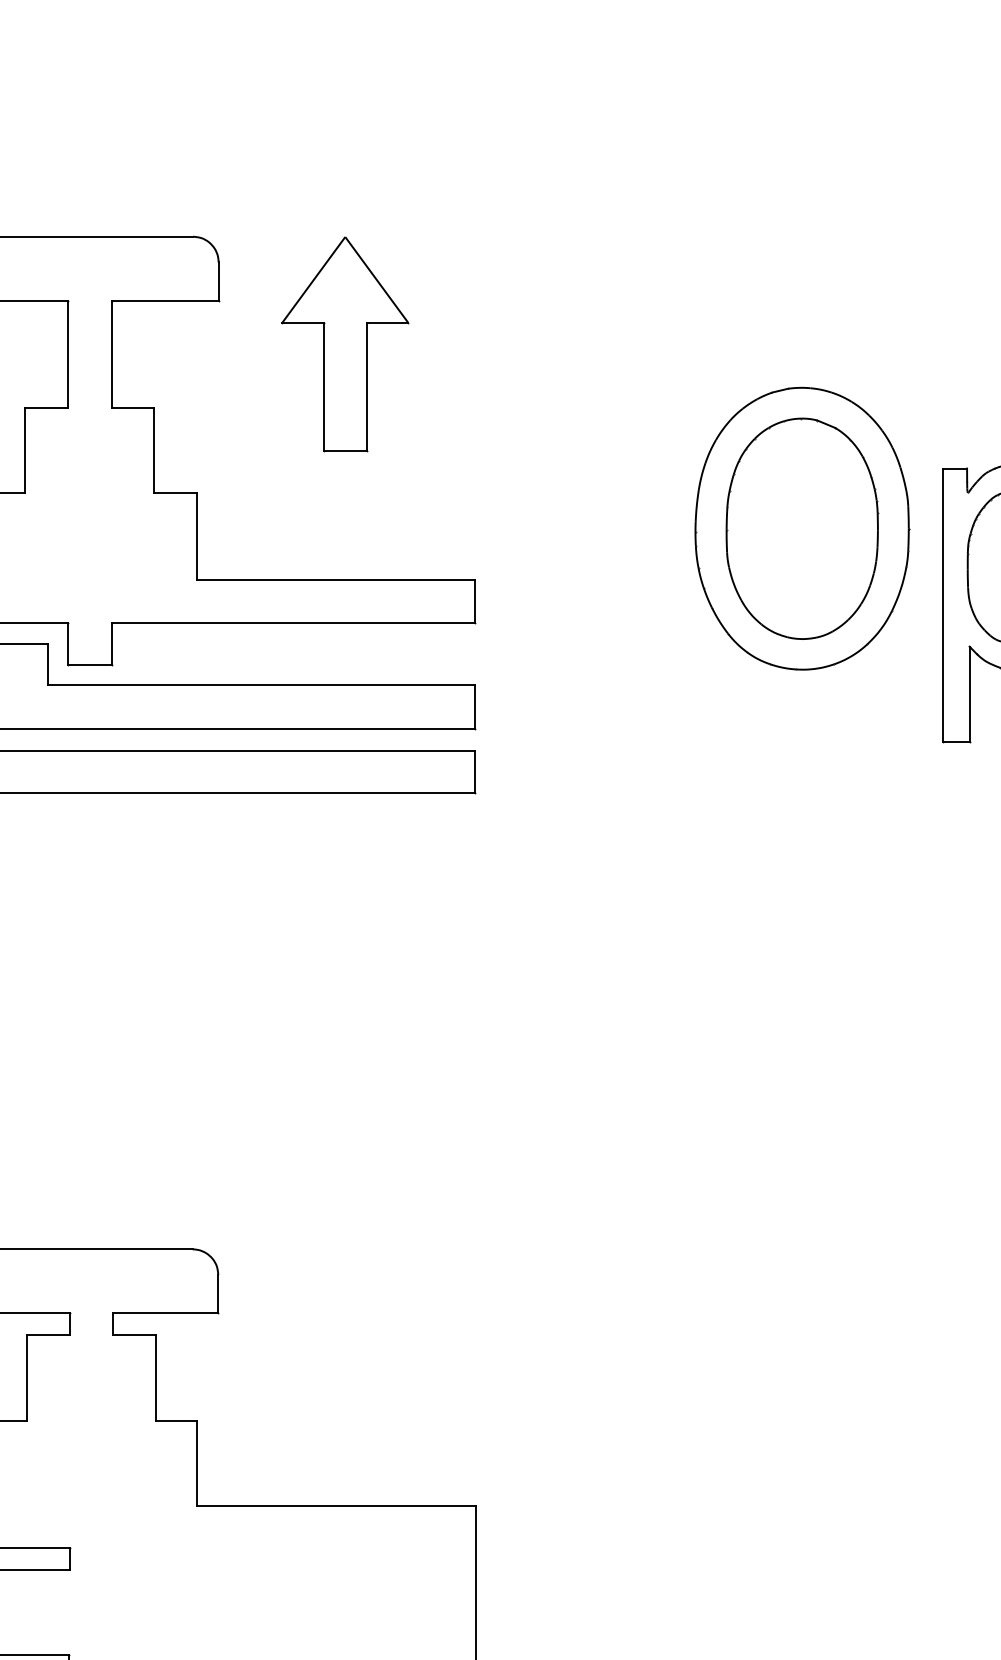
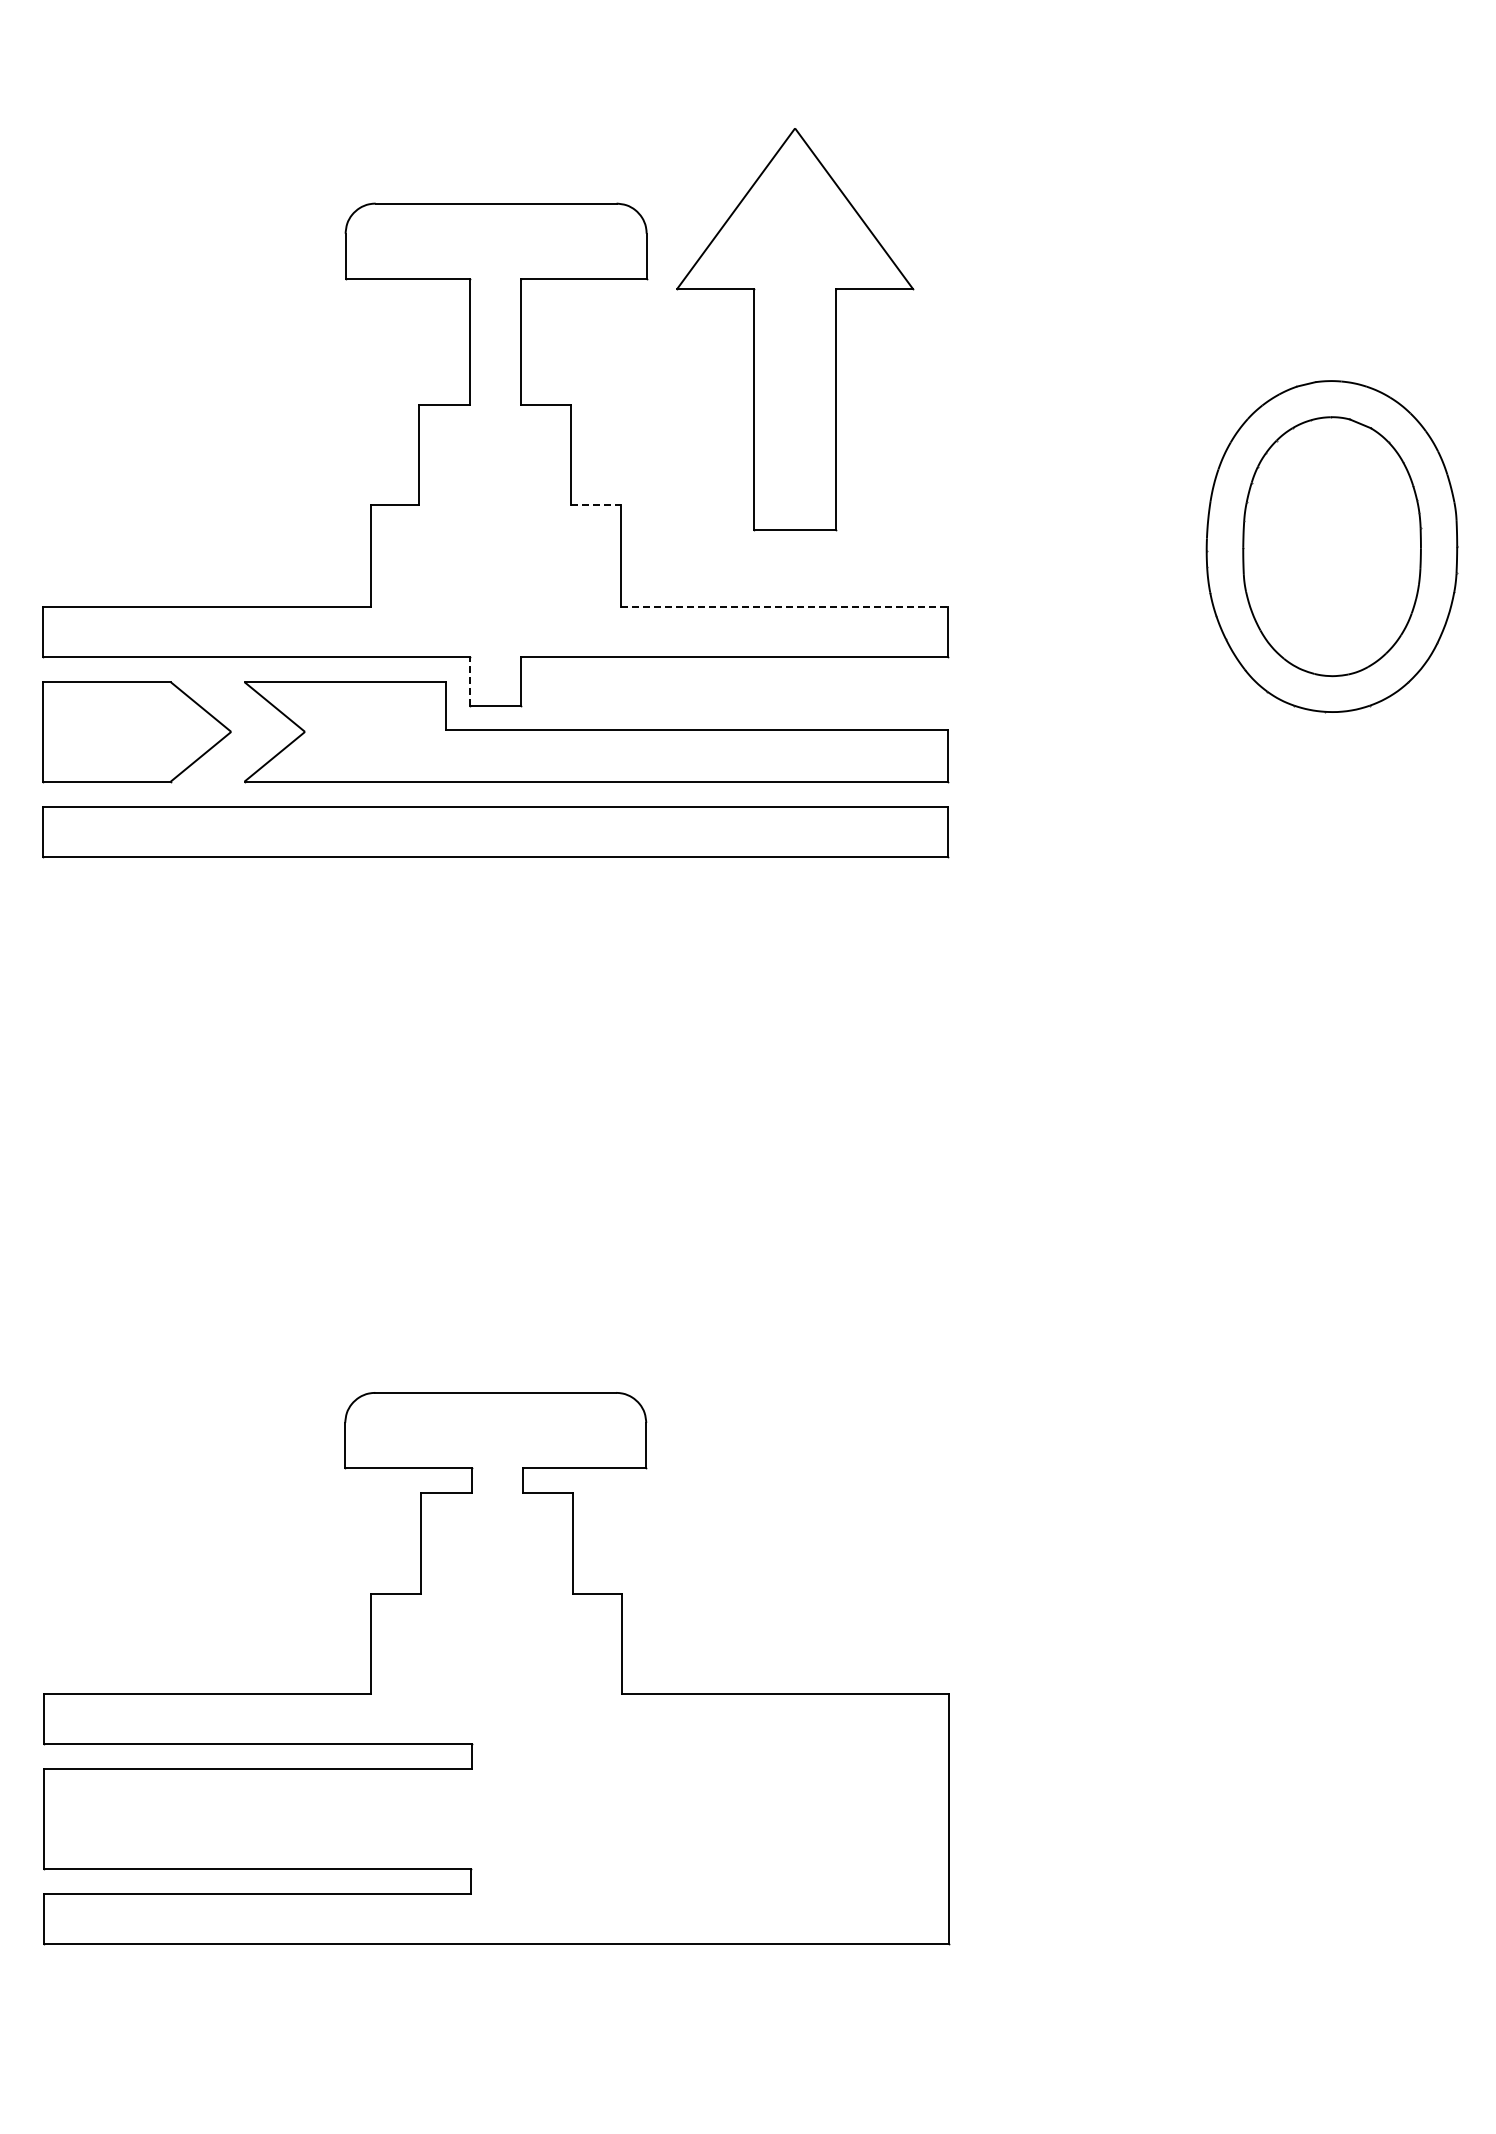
part: (345, 343) -> (795, 329), size x1.6
line: (175, 492) -> (595, 504), solid -> dashed
line: (335, 579) -> (784, 606), solid -> dashed
line: (68, 643) -> (470, 681), solid -> dashed

